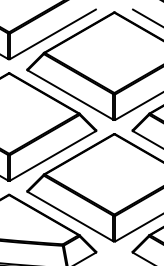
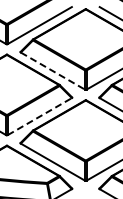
line: (71, 95) -> (53, 71), solid -> dashed
line: (53, 155) -> (40, 116), solid -> dashed

